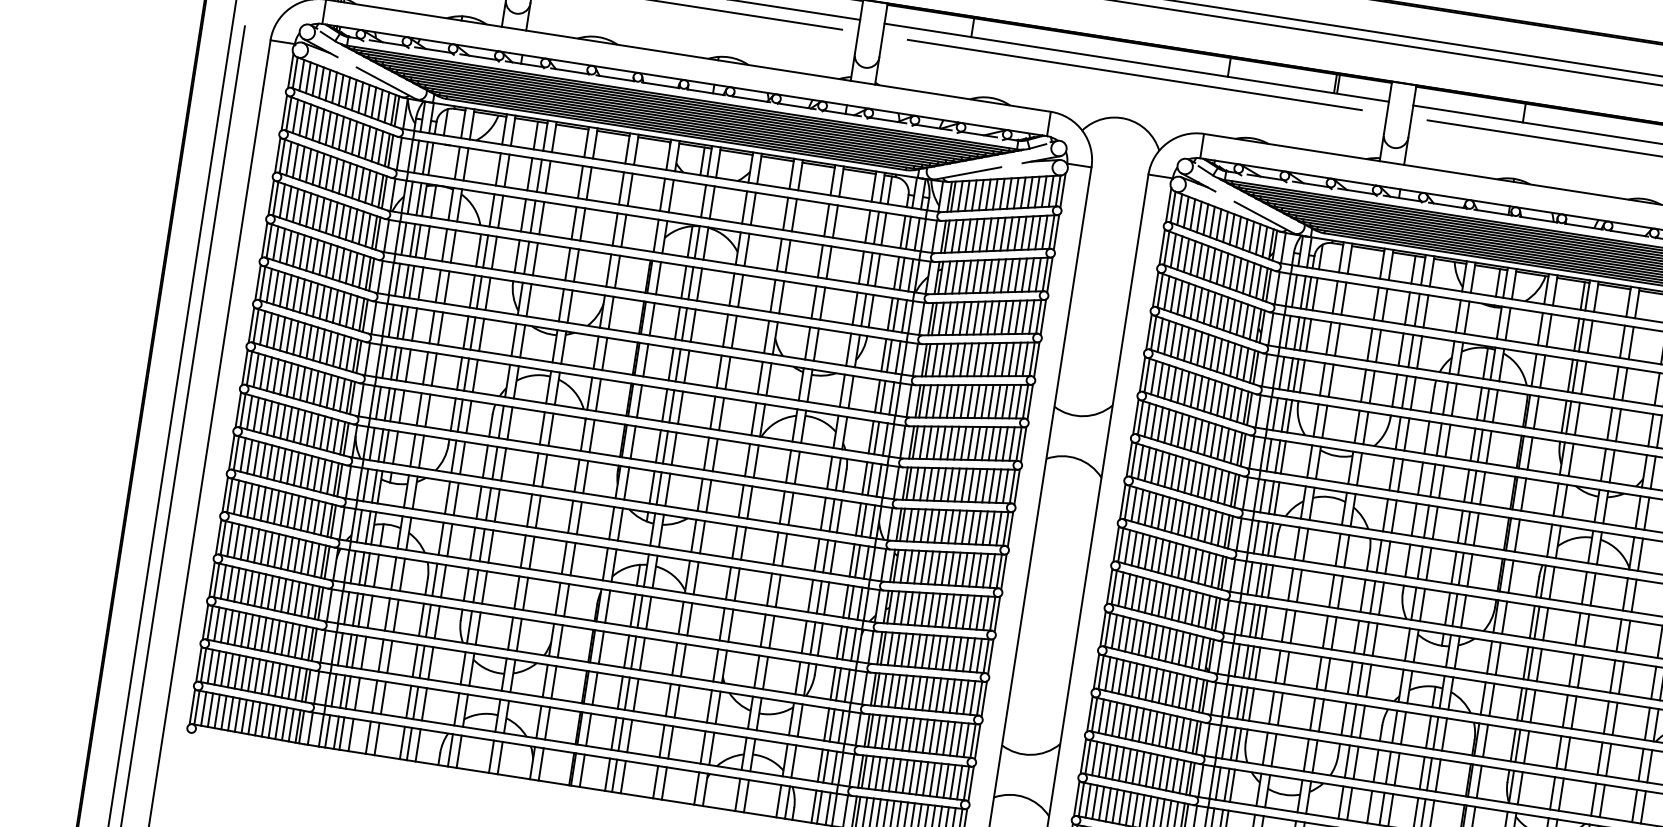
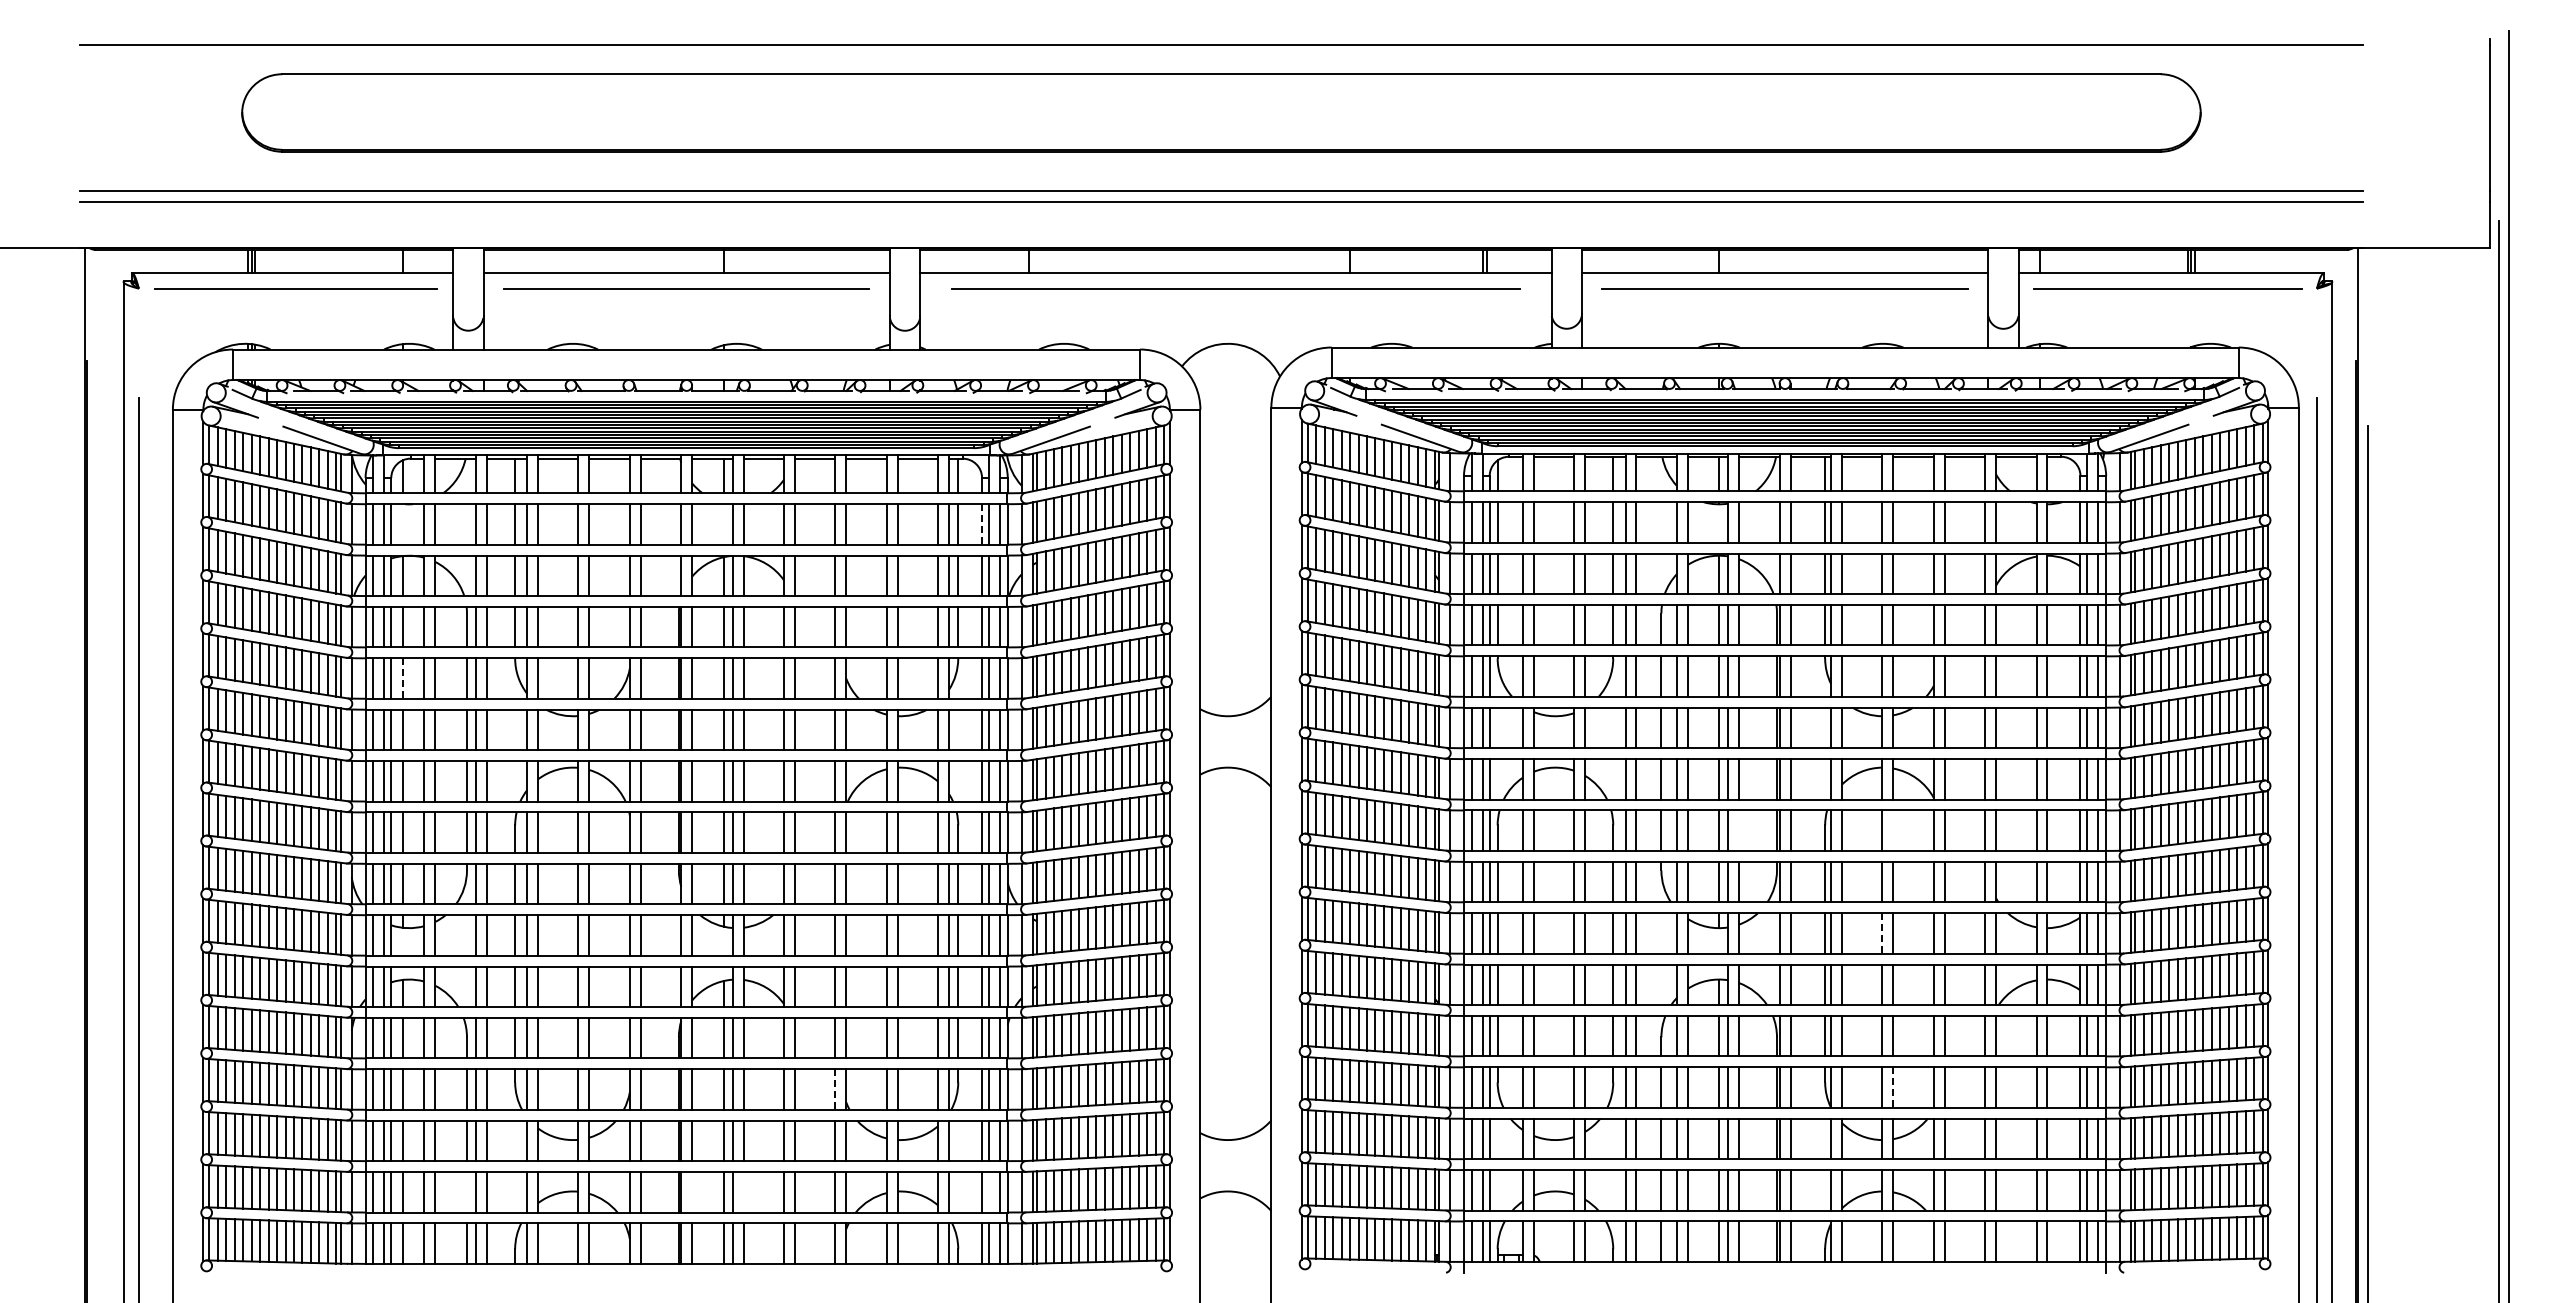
line: (903, 232) -> (982, 524), solid -> dashed
line: (420, 284) -> (402, 679), solid -> dashed
line: (1470, 570) -> (1739, 830), removed
line: (1593, 589) -> (1893, 830), removed
line: (715, 666) -> (835, 1090), solid -> dashed
line: (1571, 670) -> (1882, 933), solid -> dashed
line: (409, 702) -> (467, 1192), removed
line: (588, 729) -> (692, 1192), removed
line: (629, 736) -> (743, 1192), removed
line: (826, 766) -> (989, 1192), removed
line: (1561, 795) -> (1893, 1088), solid -> dashed

